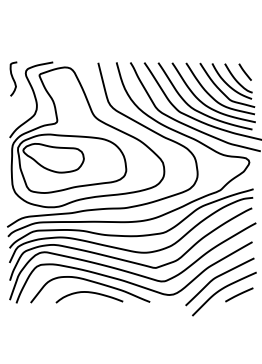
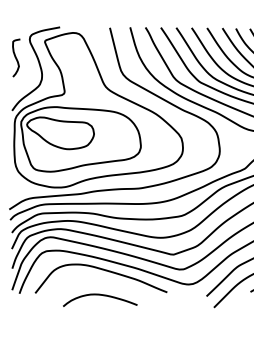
curve: (13, 78) -> (16, 57), moved
curve: (89, 293) -> (100, 296), moved

